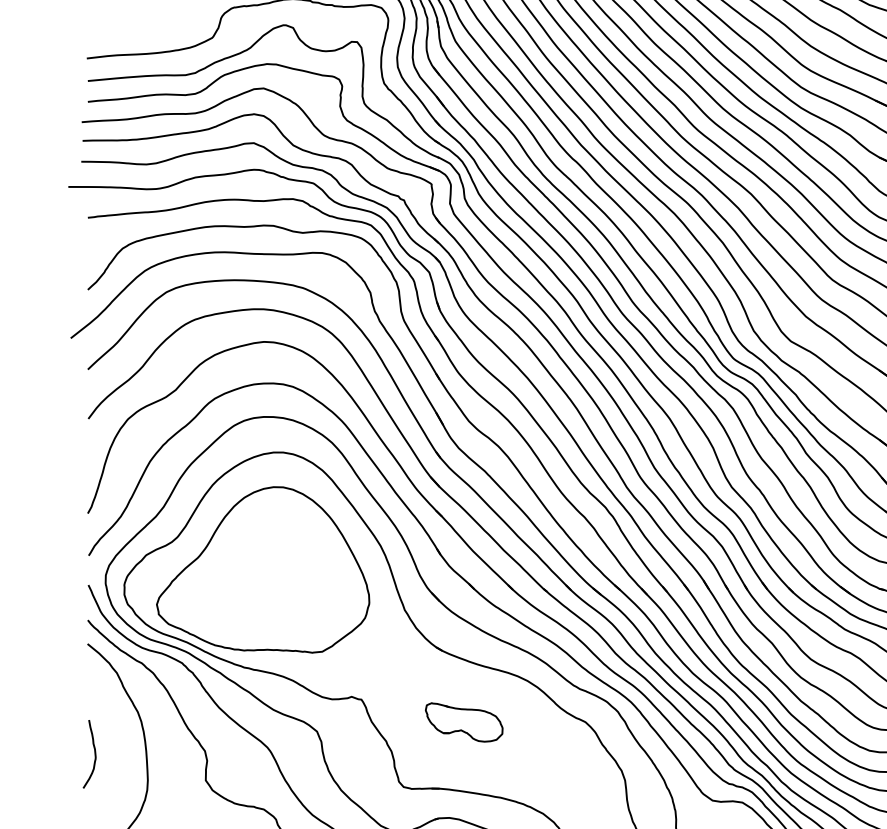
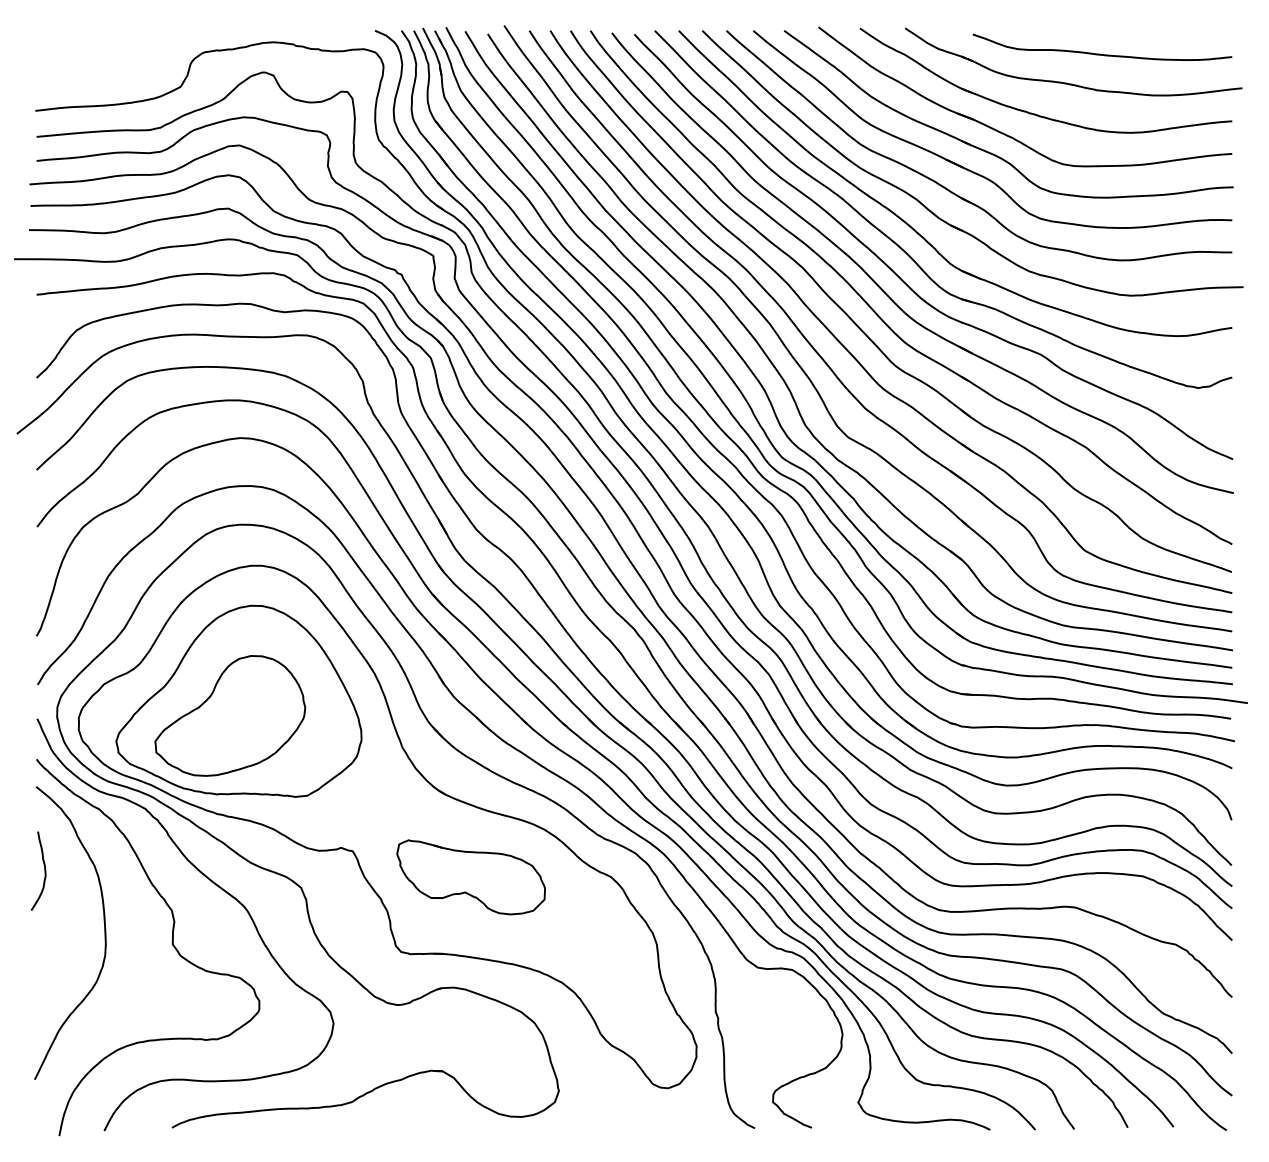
part: (255, 582) -> (230, 715), added
part: (463, 722) -> (470, 877), size x1.67
curve: (94, 753) -> (44, 870), moved

